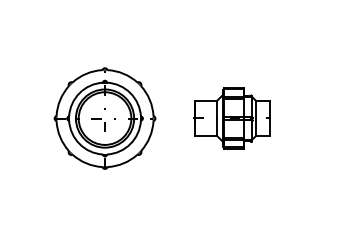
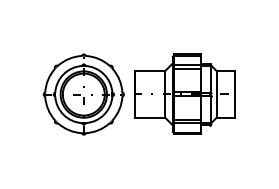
part: (231, 118) -> (184, 94), size x1.67

